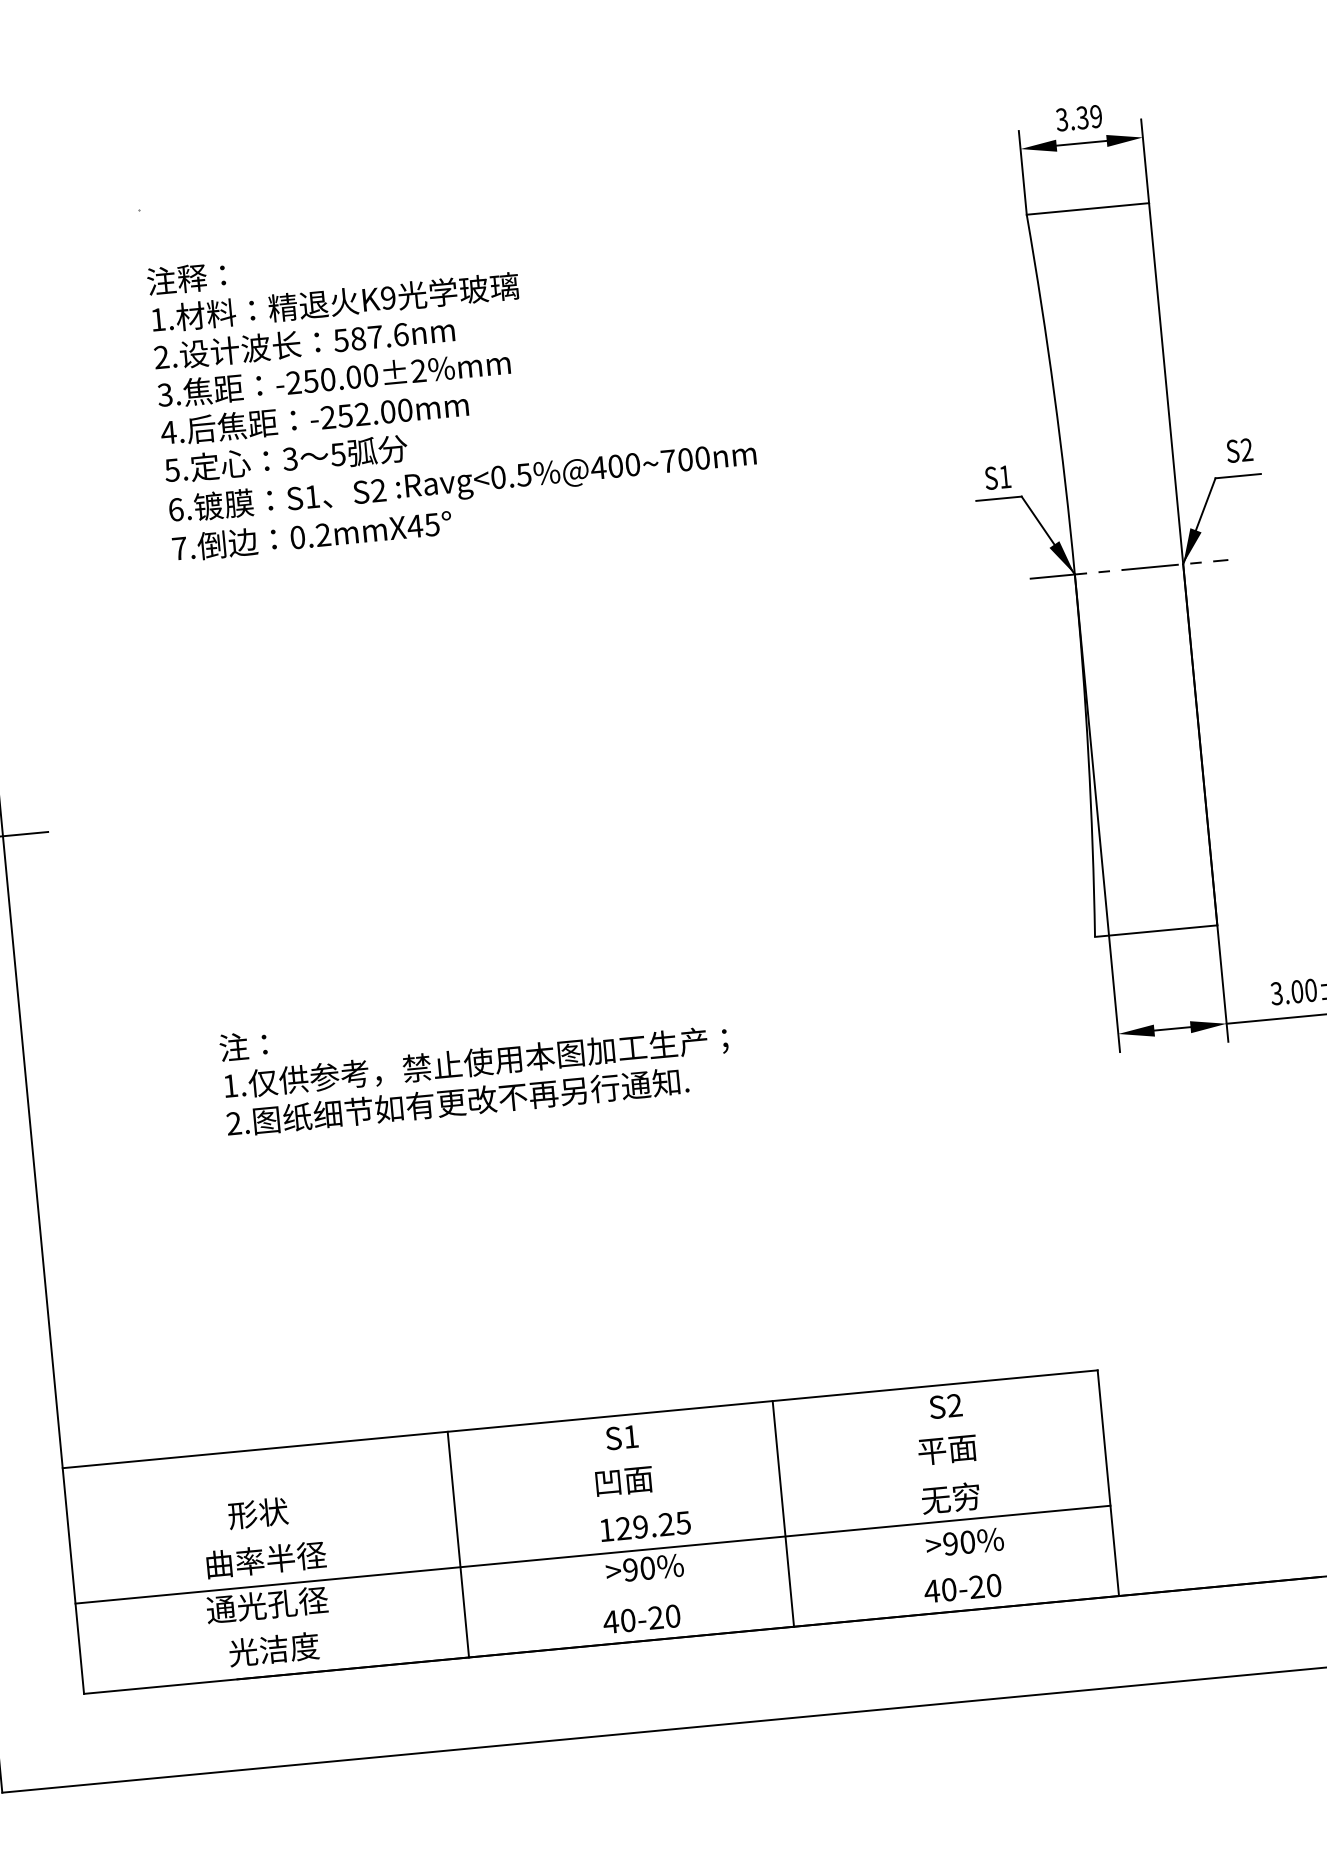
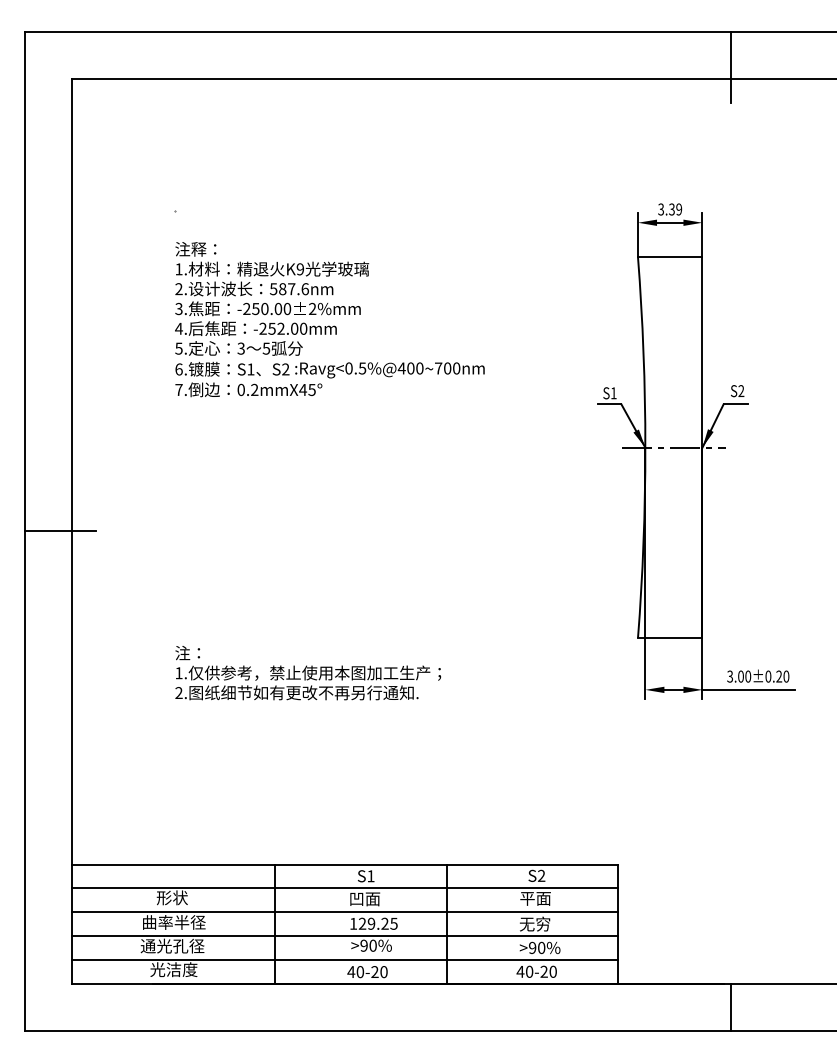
line: (583, 1464) -> (344, 888), added
line: (587, 1510) -> (344, 912), added
line: (595, 1599) -> (344, 959), added

